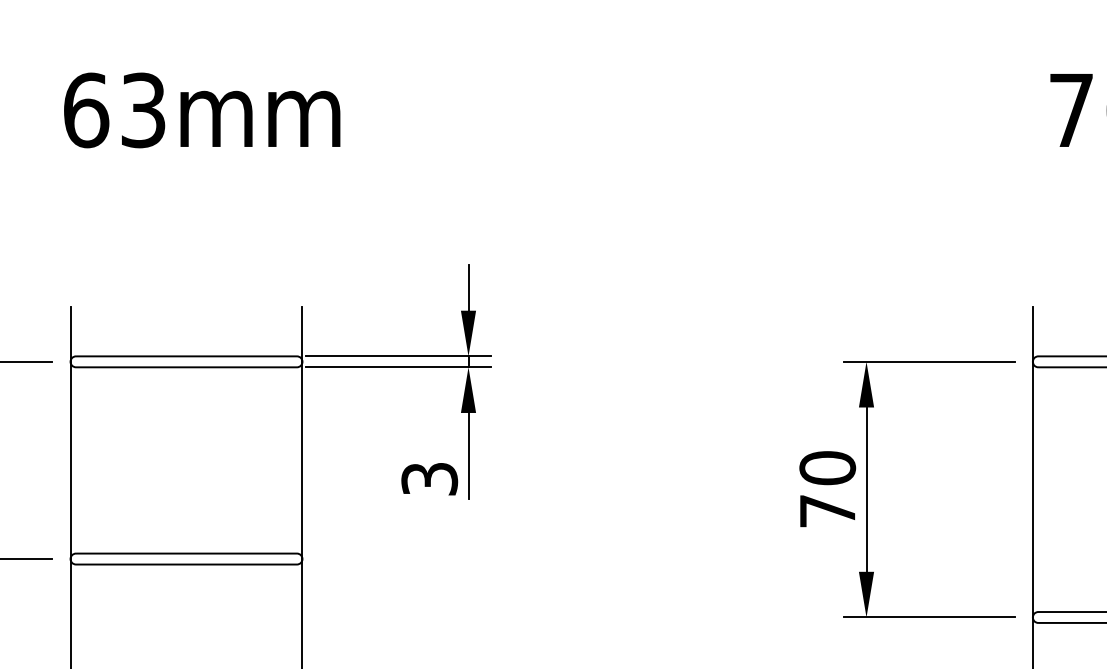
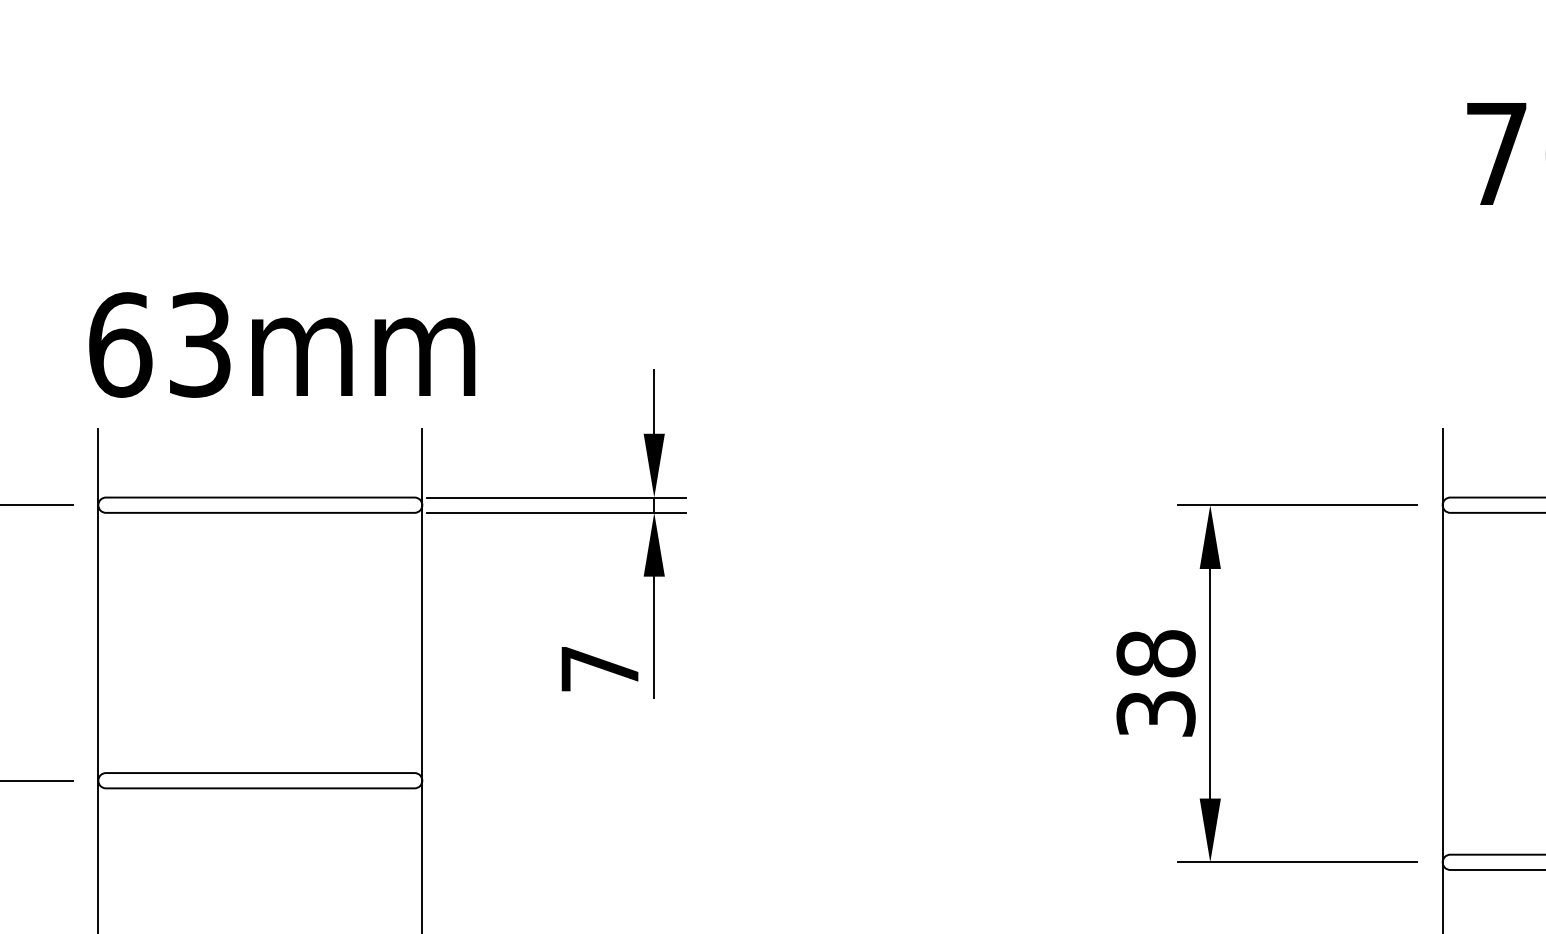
text: (202, 110) -> (282, 344), moved
text: (429, 478) -> (599, 668), 3 -> 7
text: (827, 489) -> (1155, 683), 70 -> 38

